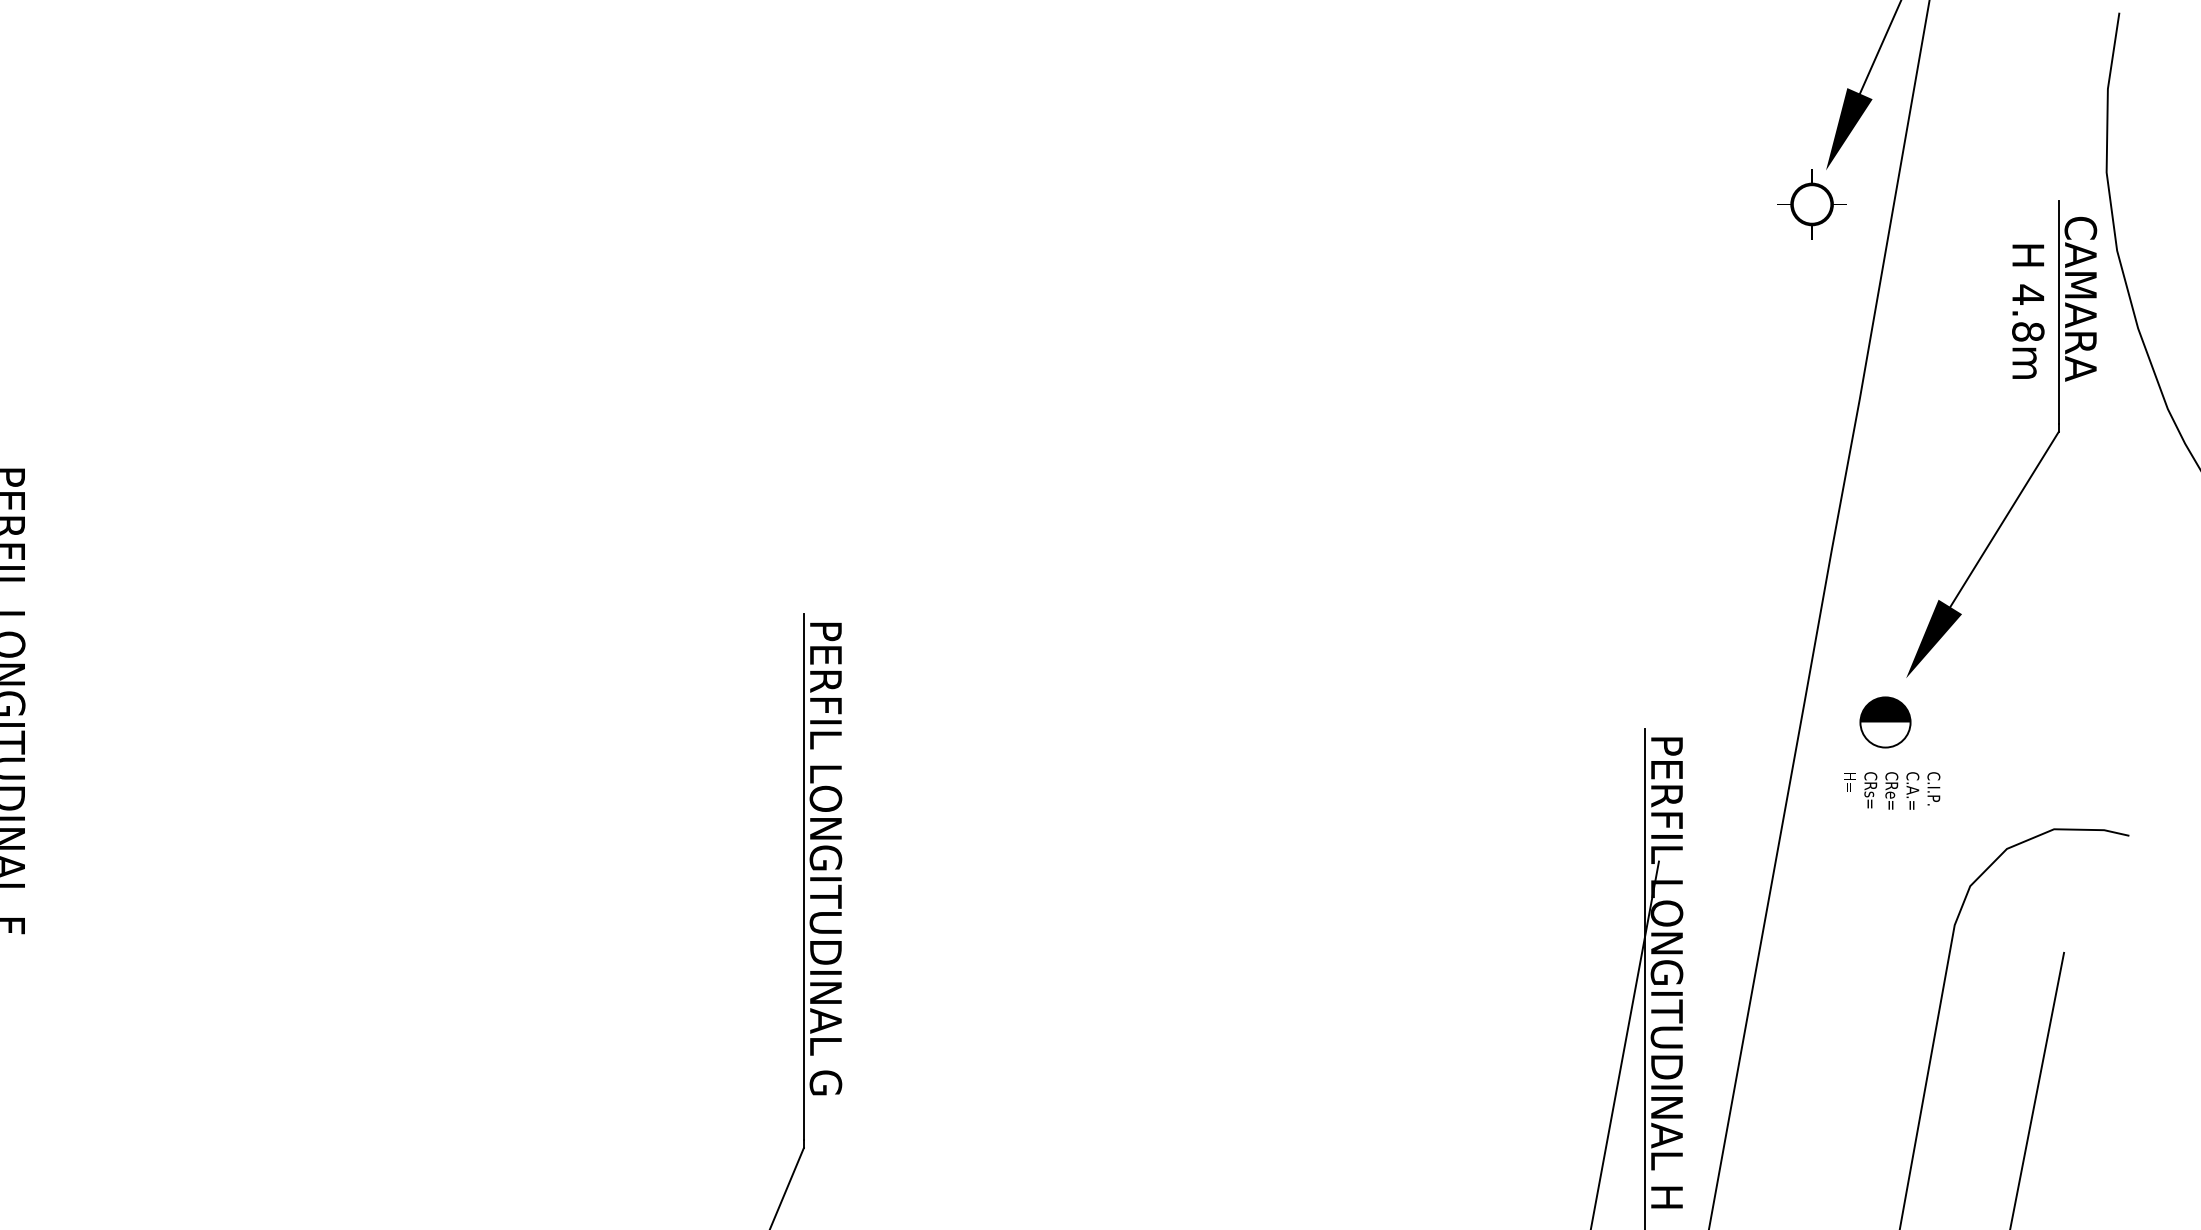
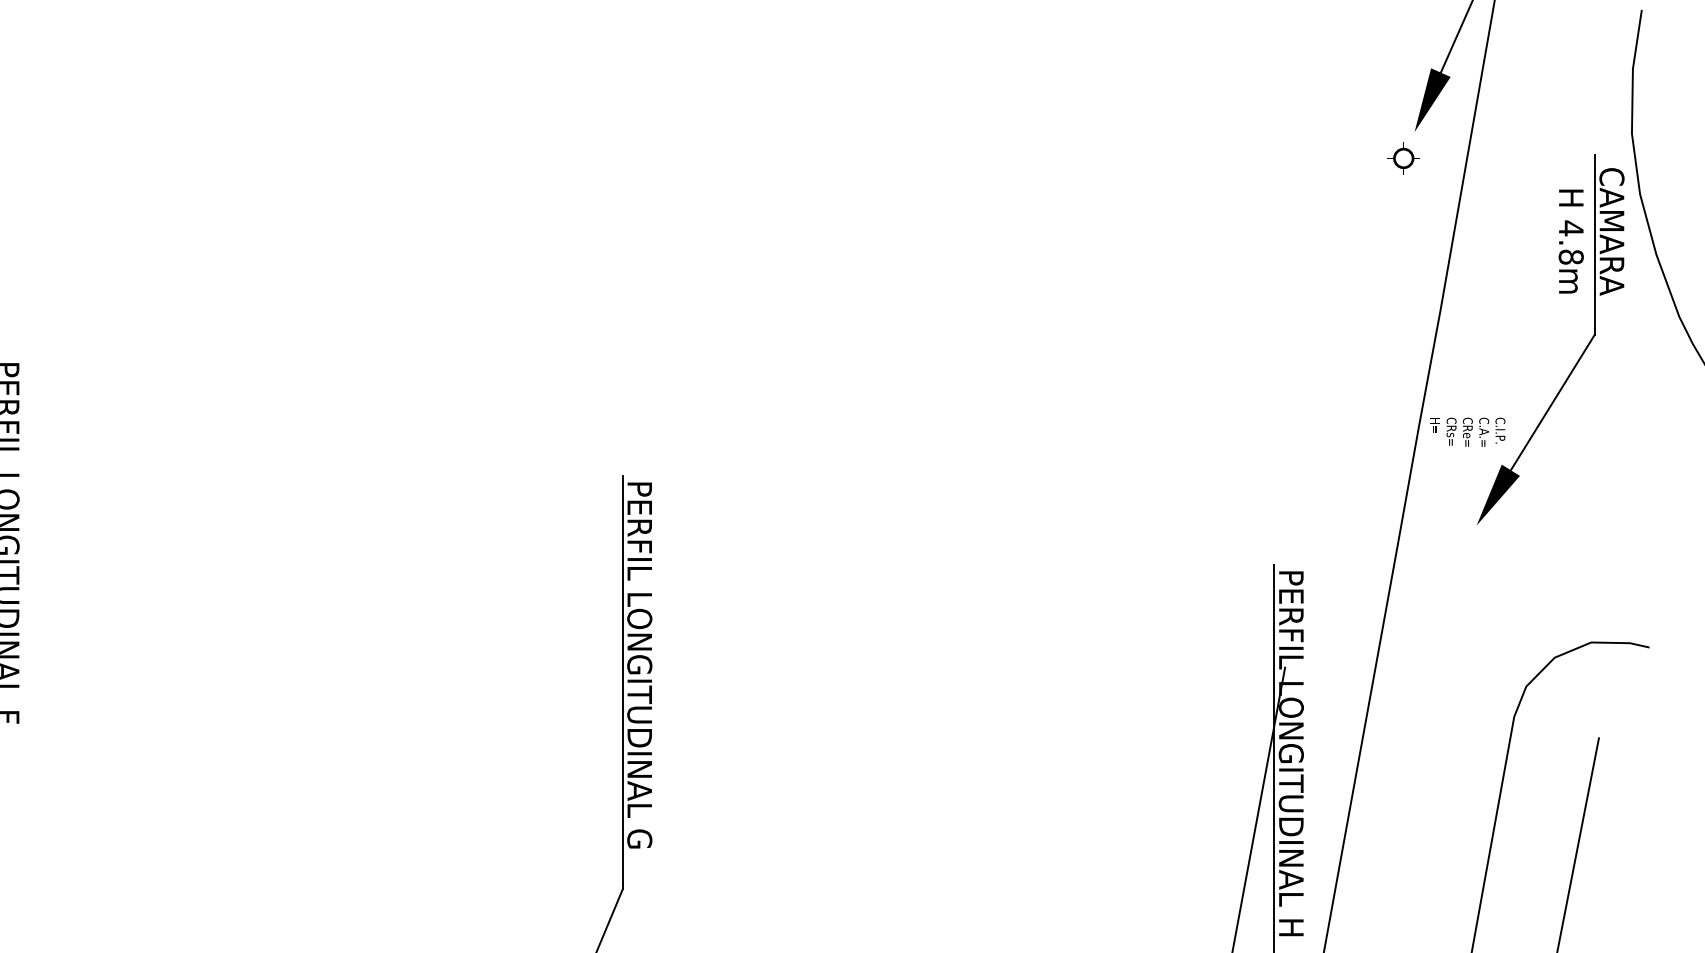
part: (1811, 204) -> (1403, 158), size x0.6
part: (1885, 722) -> (1460, 559), removed
text: (1892, 790) -> (1468, 431), moved

